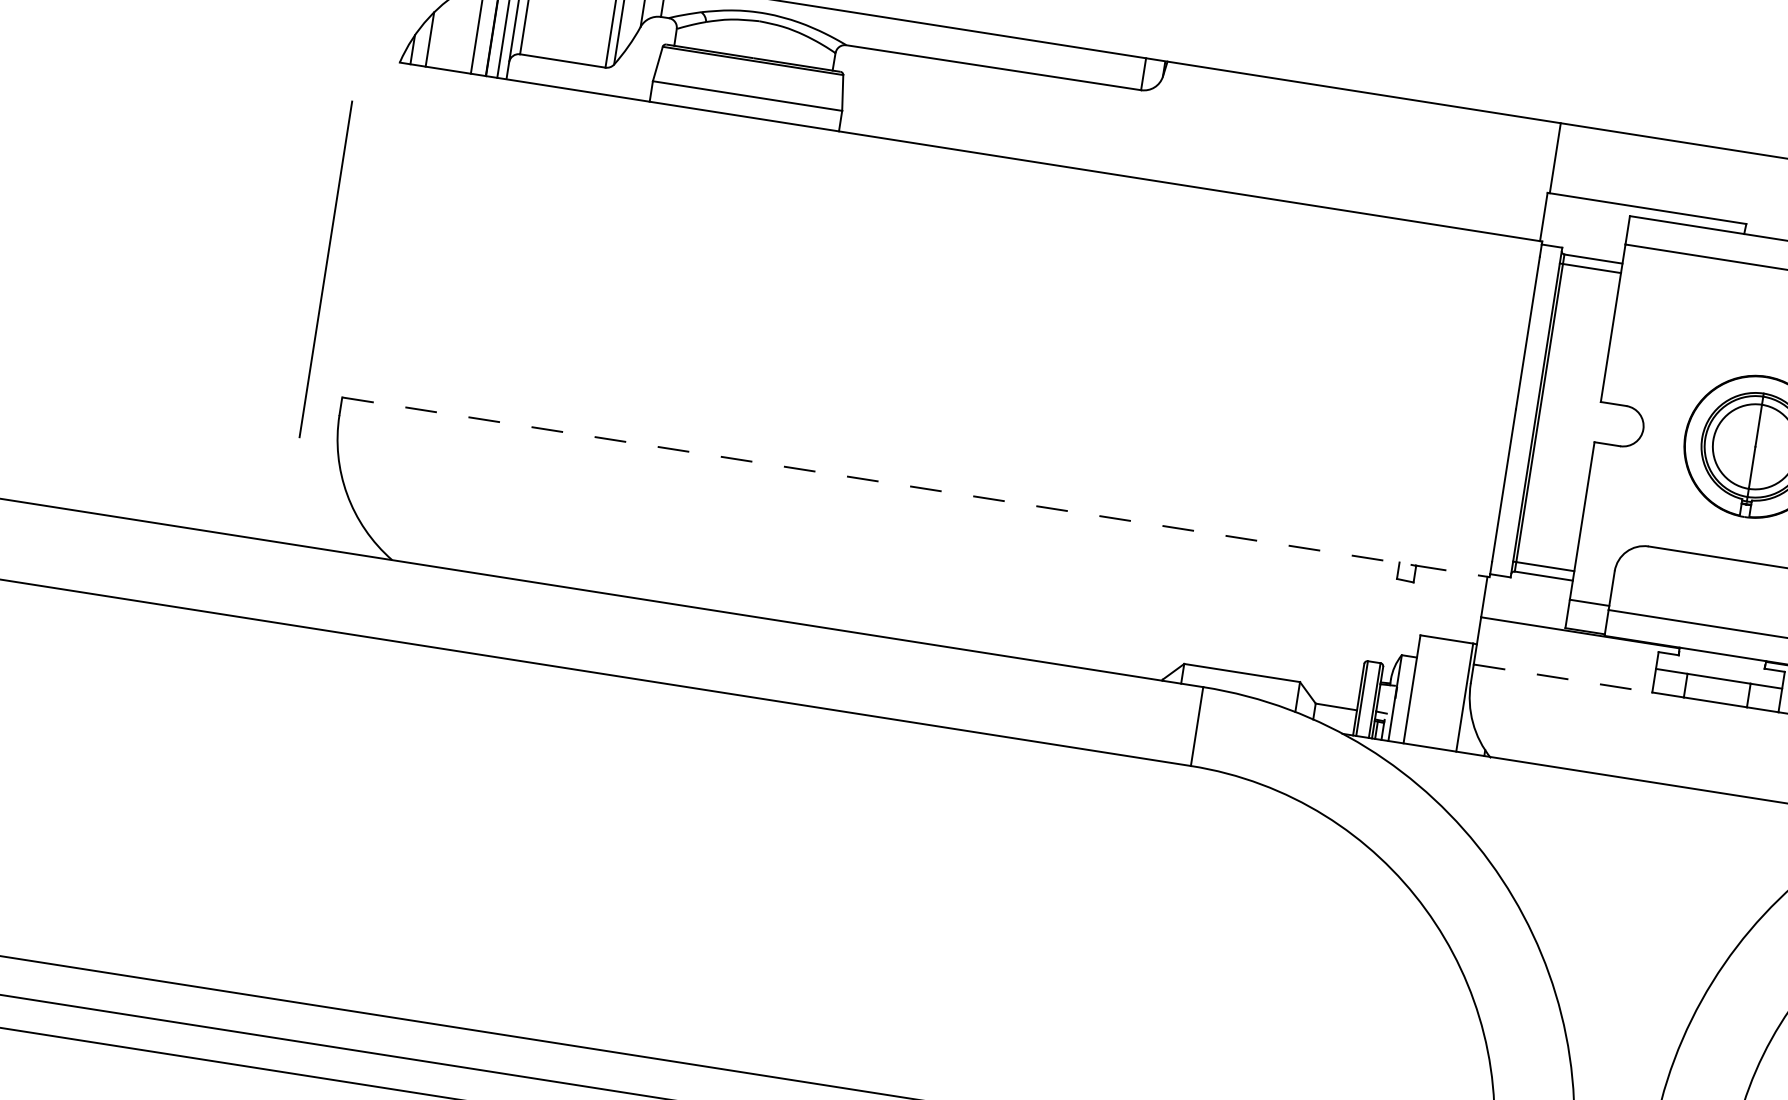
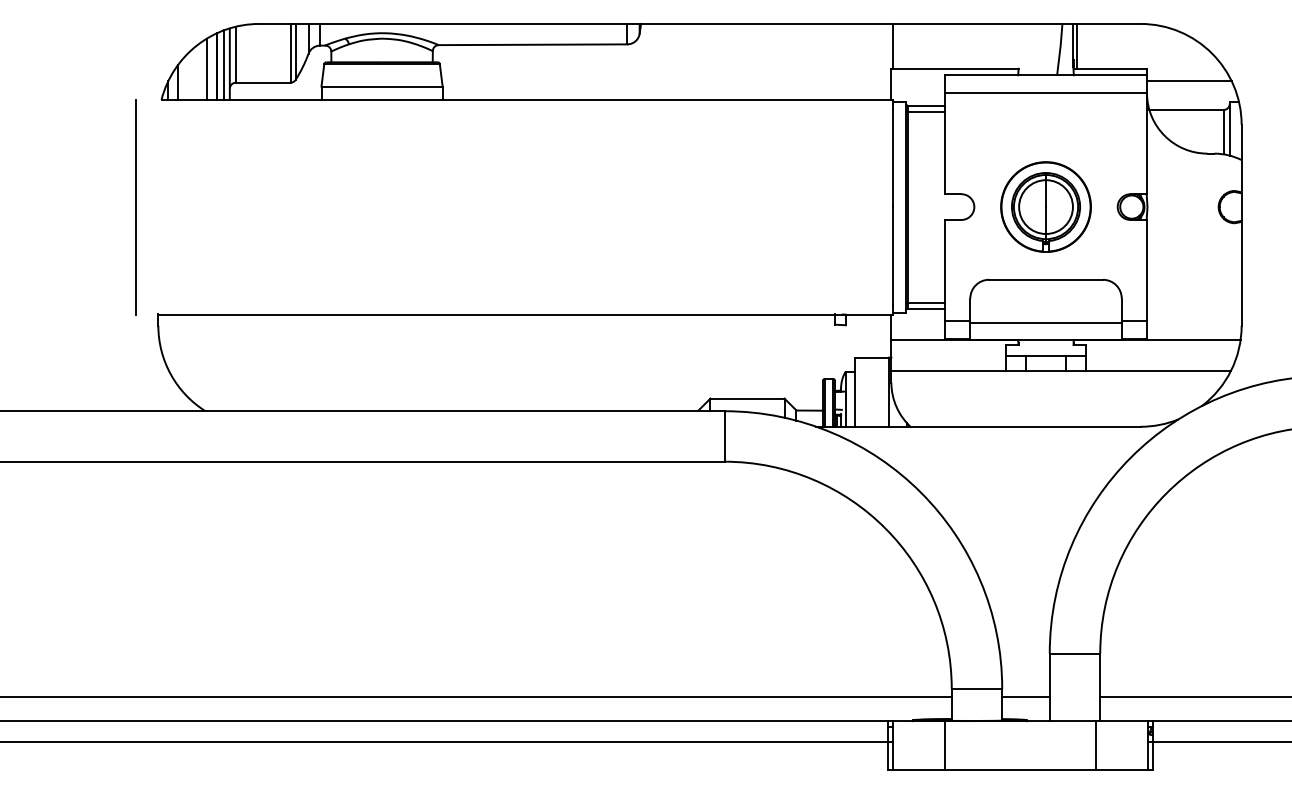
line: (325, 270) -> (135, 207), moved
line: (917, 487) -> (526, 314), dashed -> solid
line: (1564, 678) -> (949, 370), dashed -> solid

